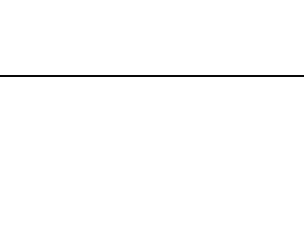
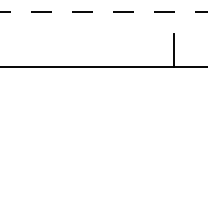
line: (248, 50) -> (174, 50), added

